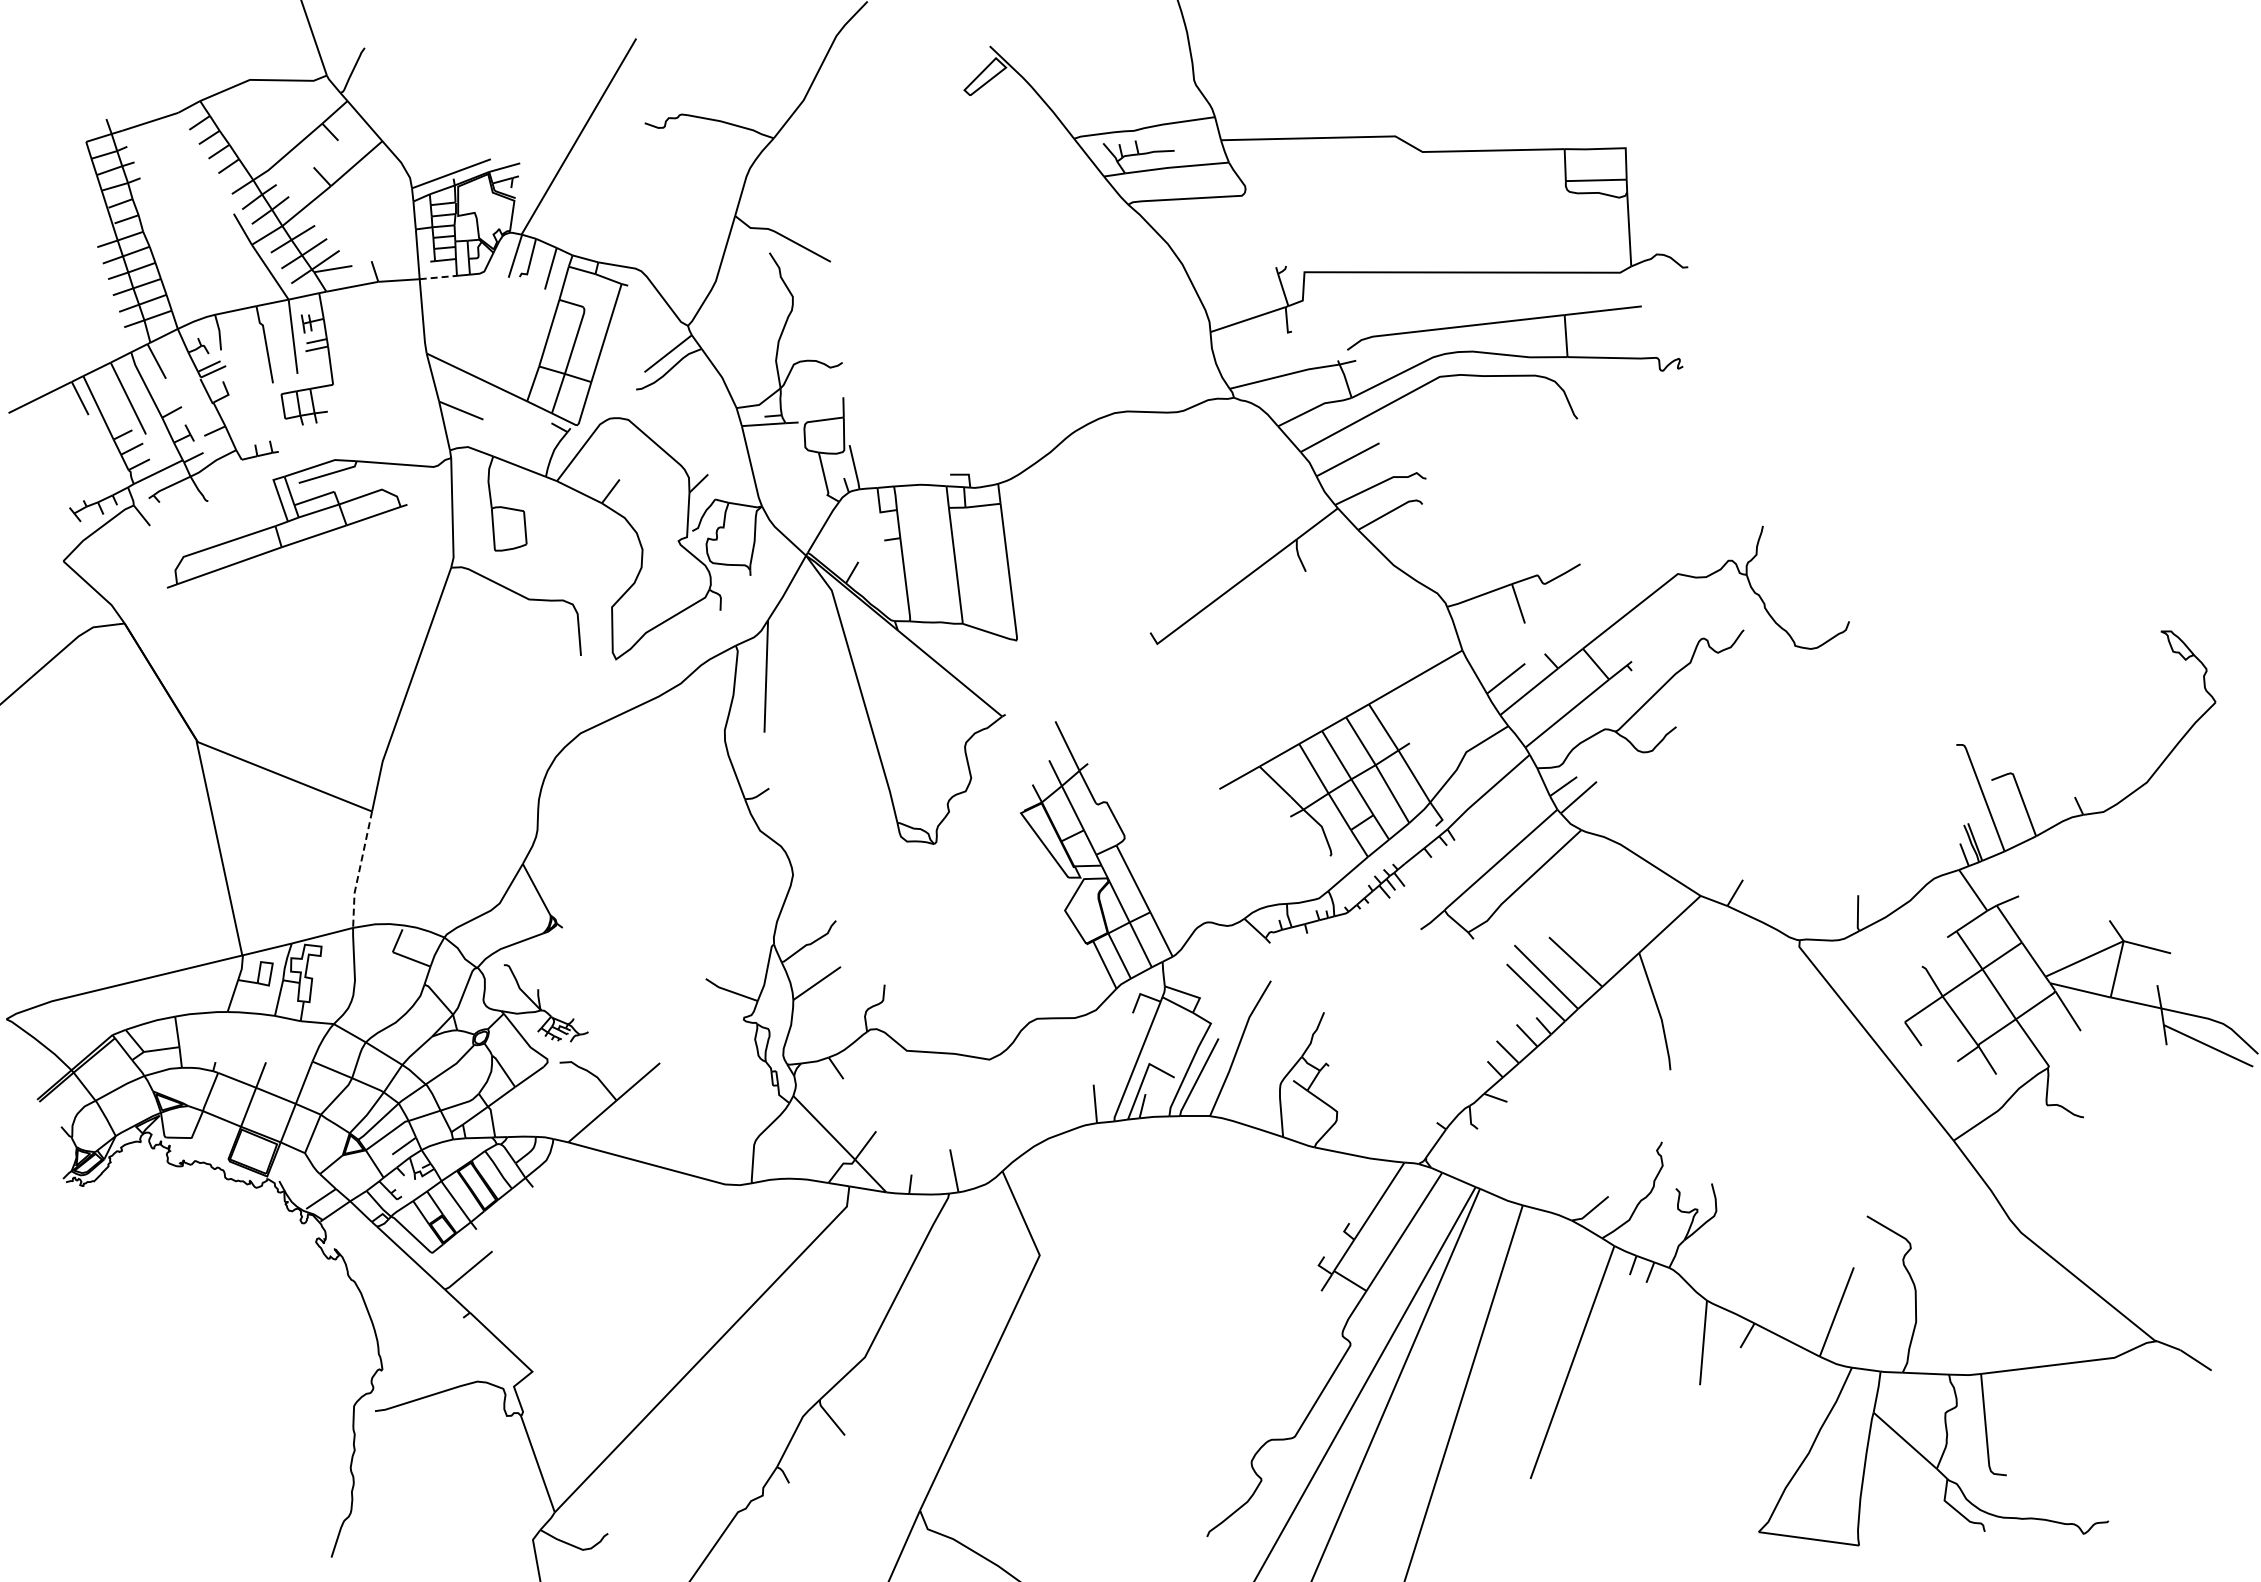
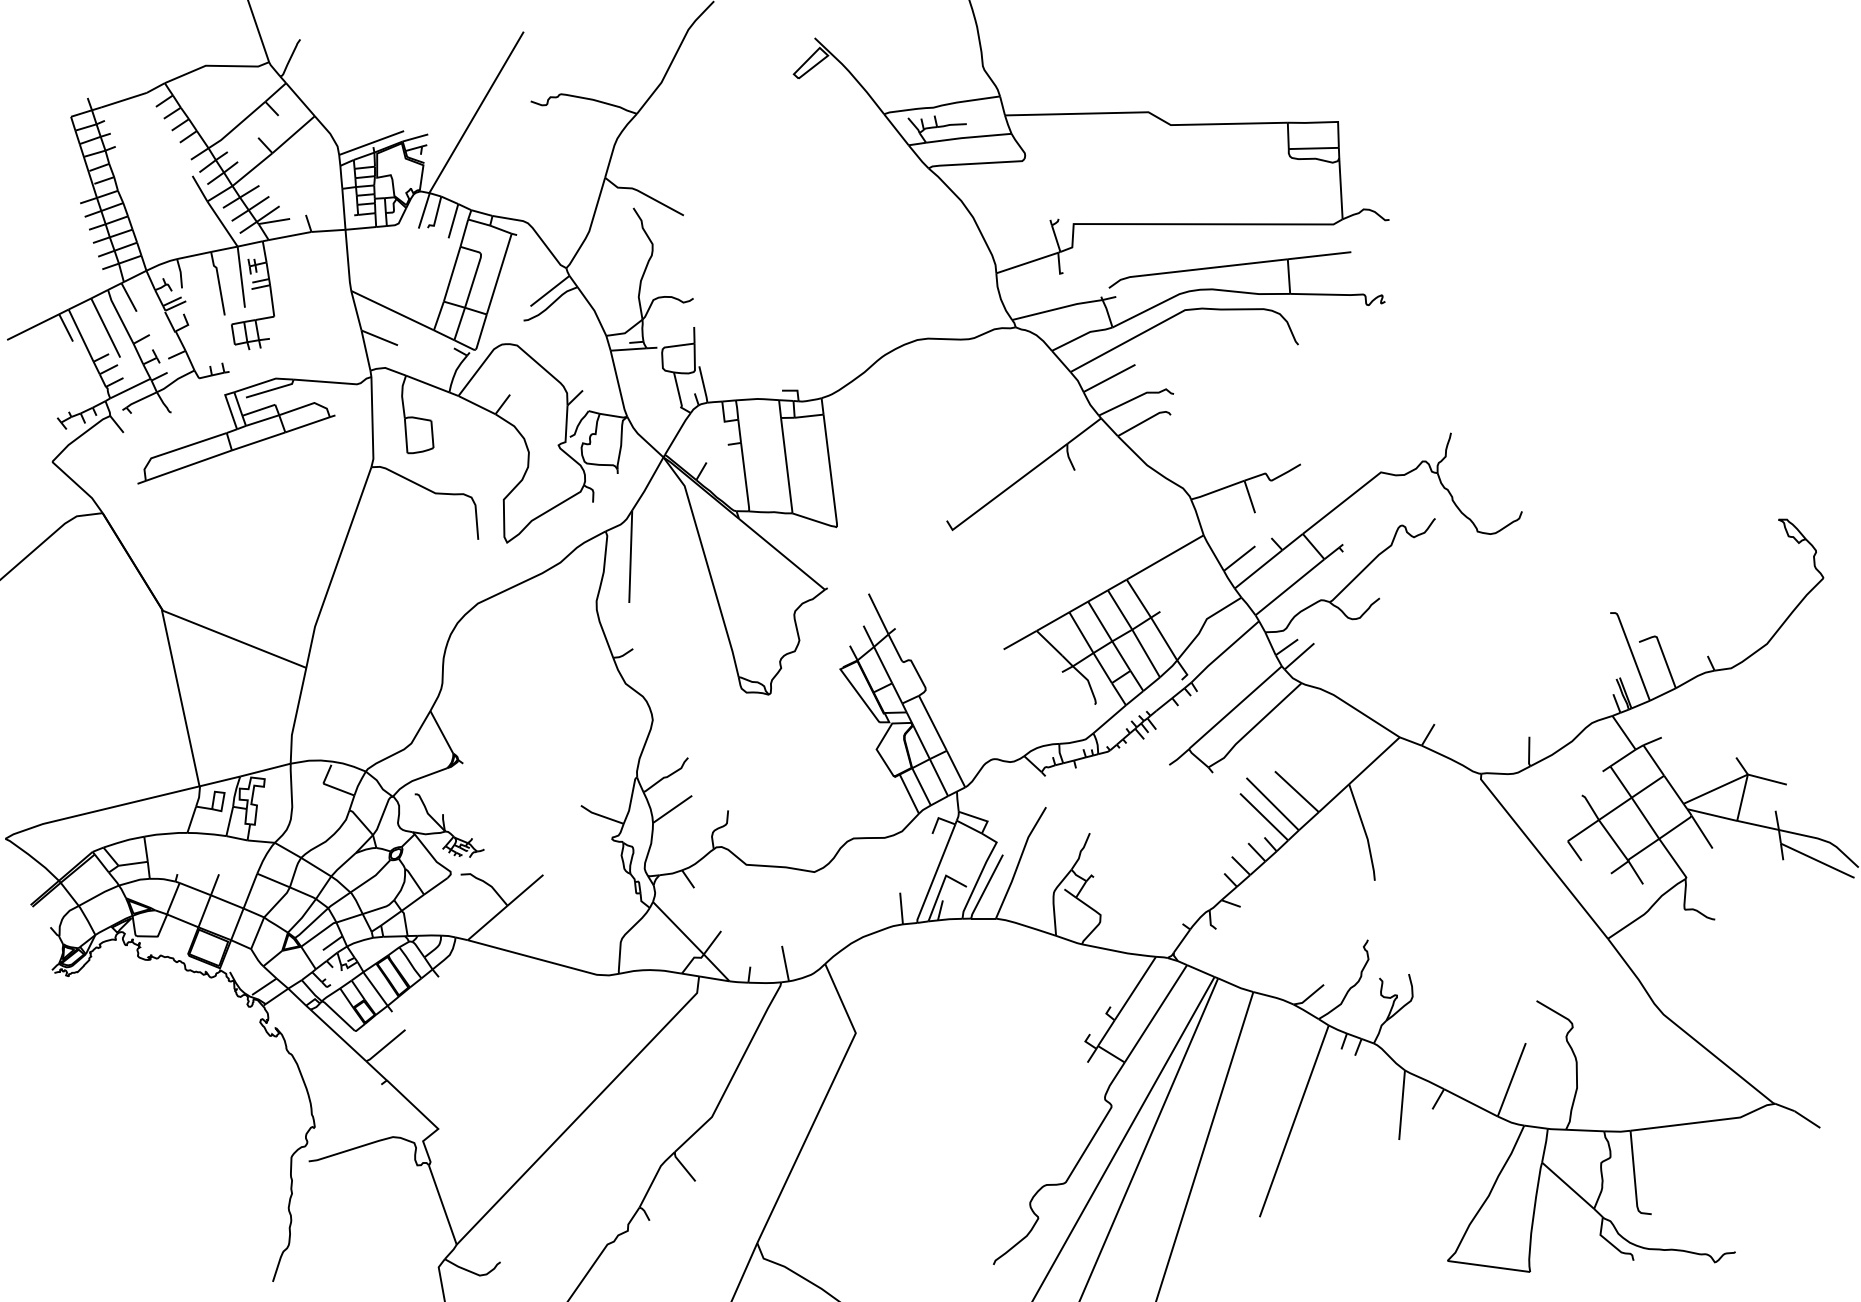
line: (438, 277) -> (360, 228), dashed -> solid
line: (359, 869) -> (295, 715), dashed -> solid

